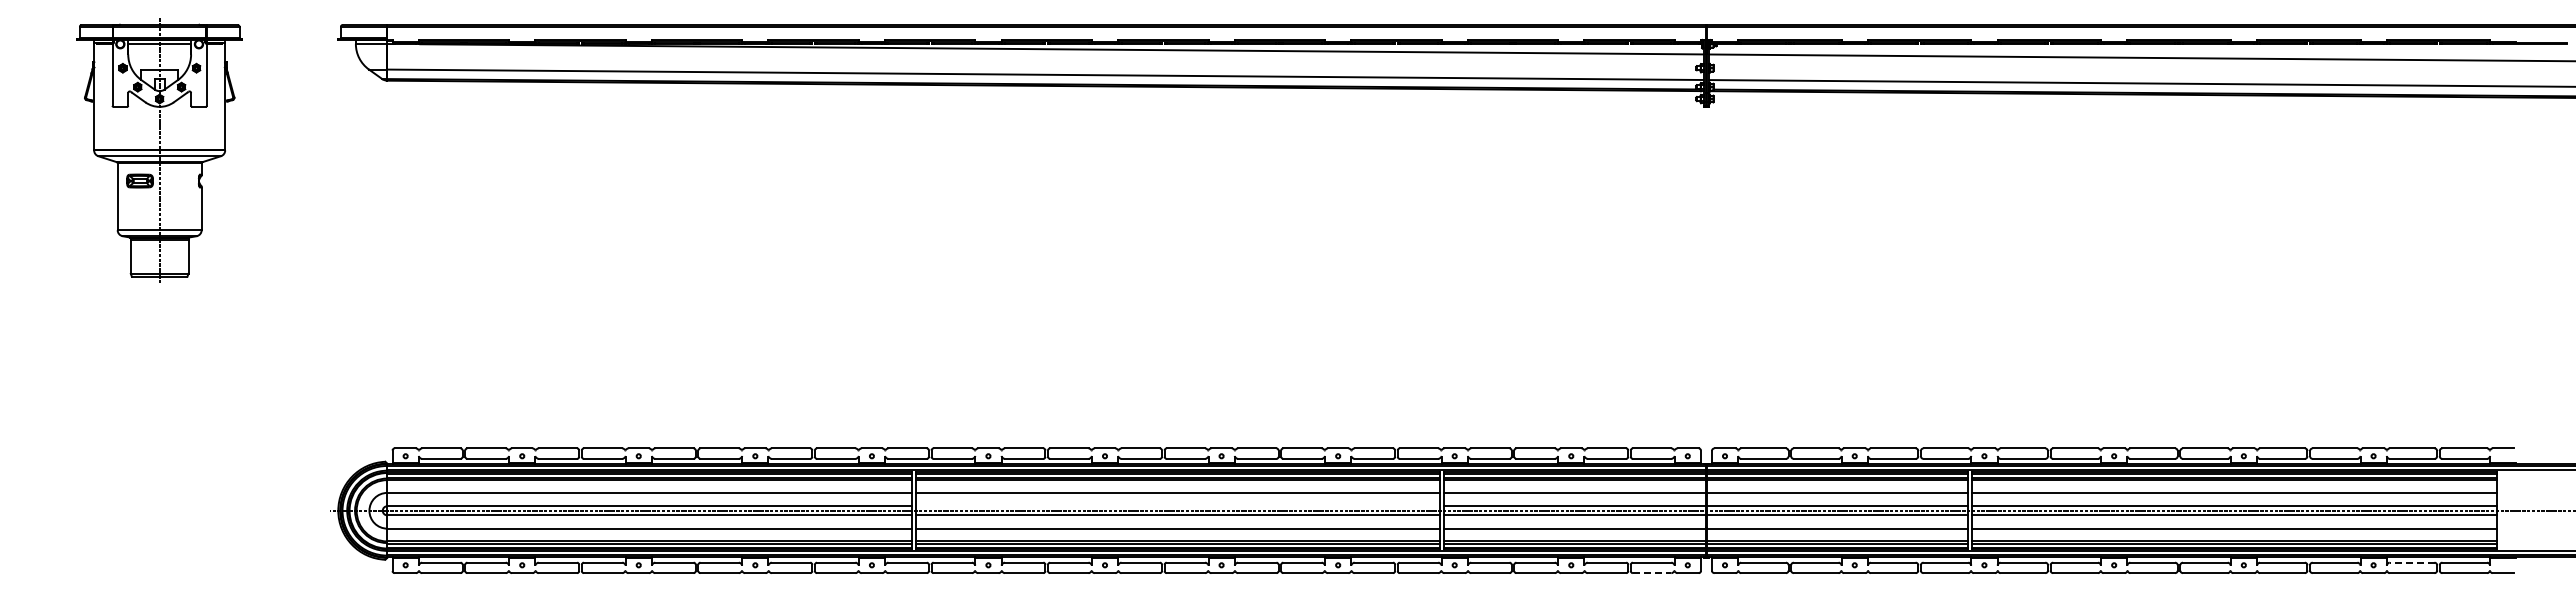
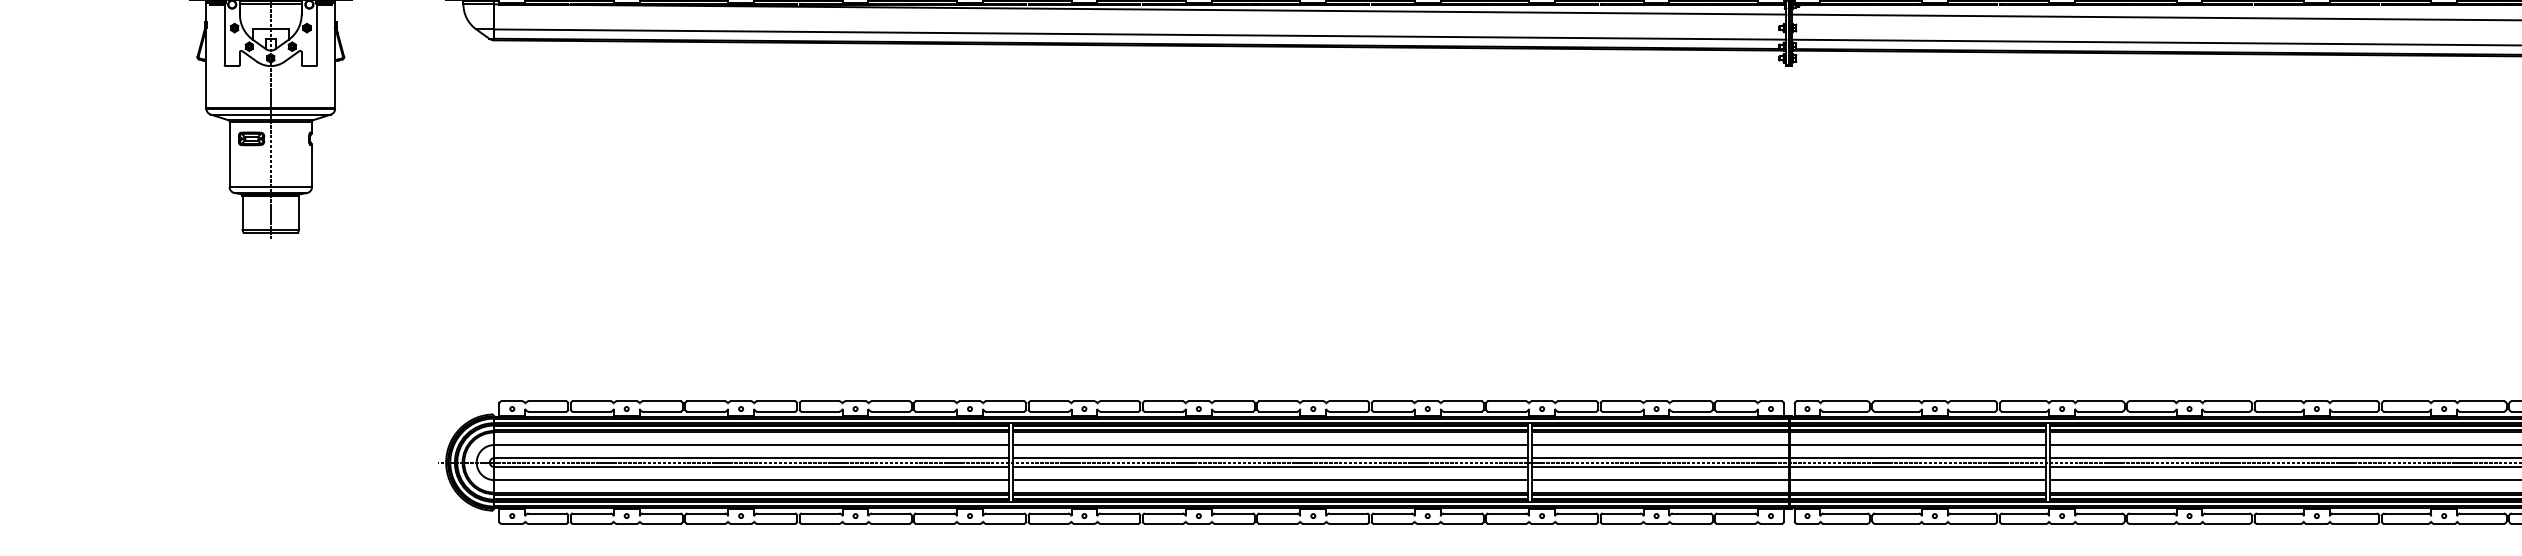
line: (1177, 506) -> (1270, 458), added
line: (2411, 562) -> (2481, 513), dashed -> solid
line: (1652, 573) -> (1736, 524), dashed -> solid

